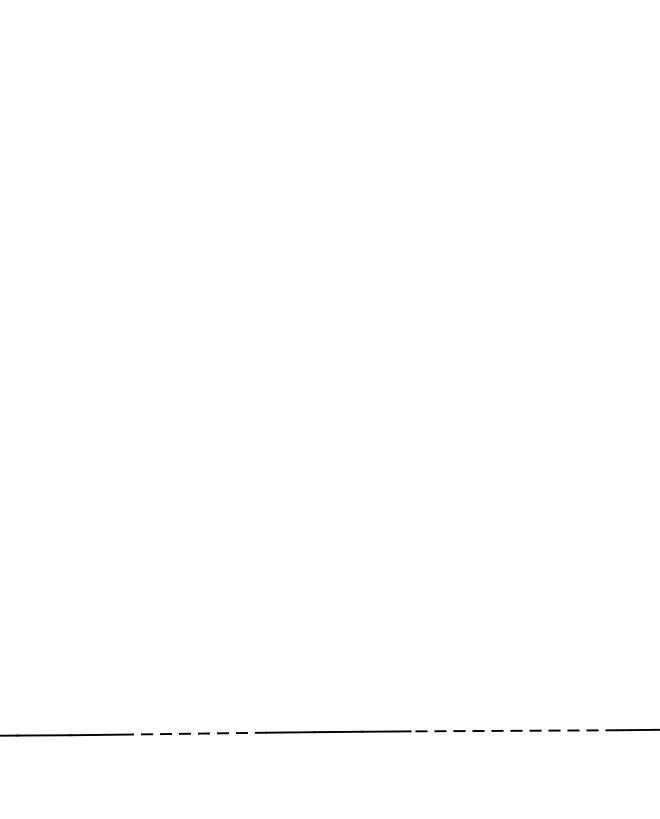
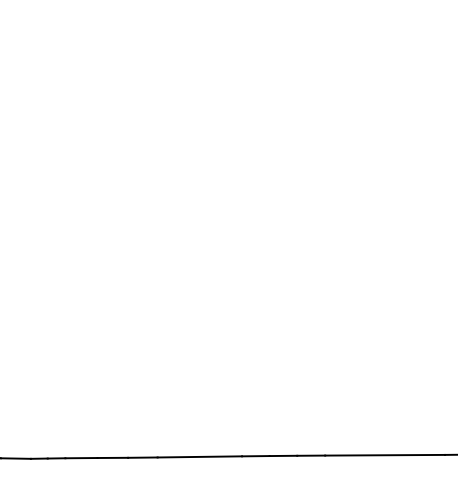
line: (514, 731) -> (385, 455), dashed -> solid
line: (193, 732) -> (199, 456), dashed -> solid

